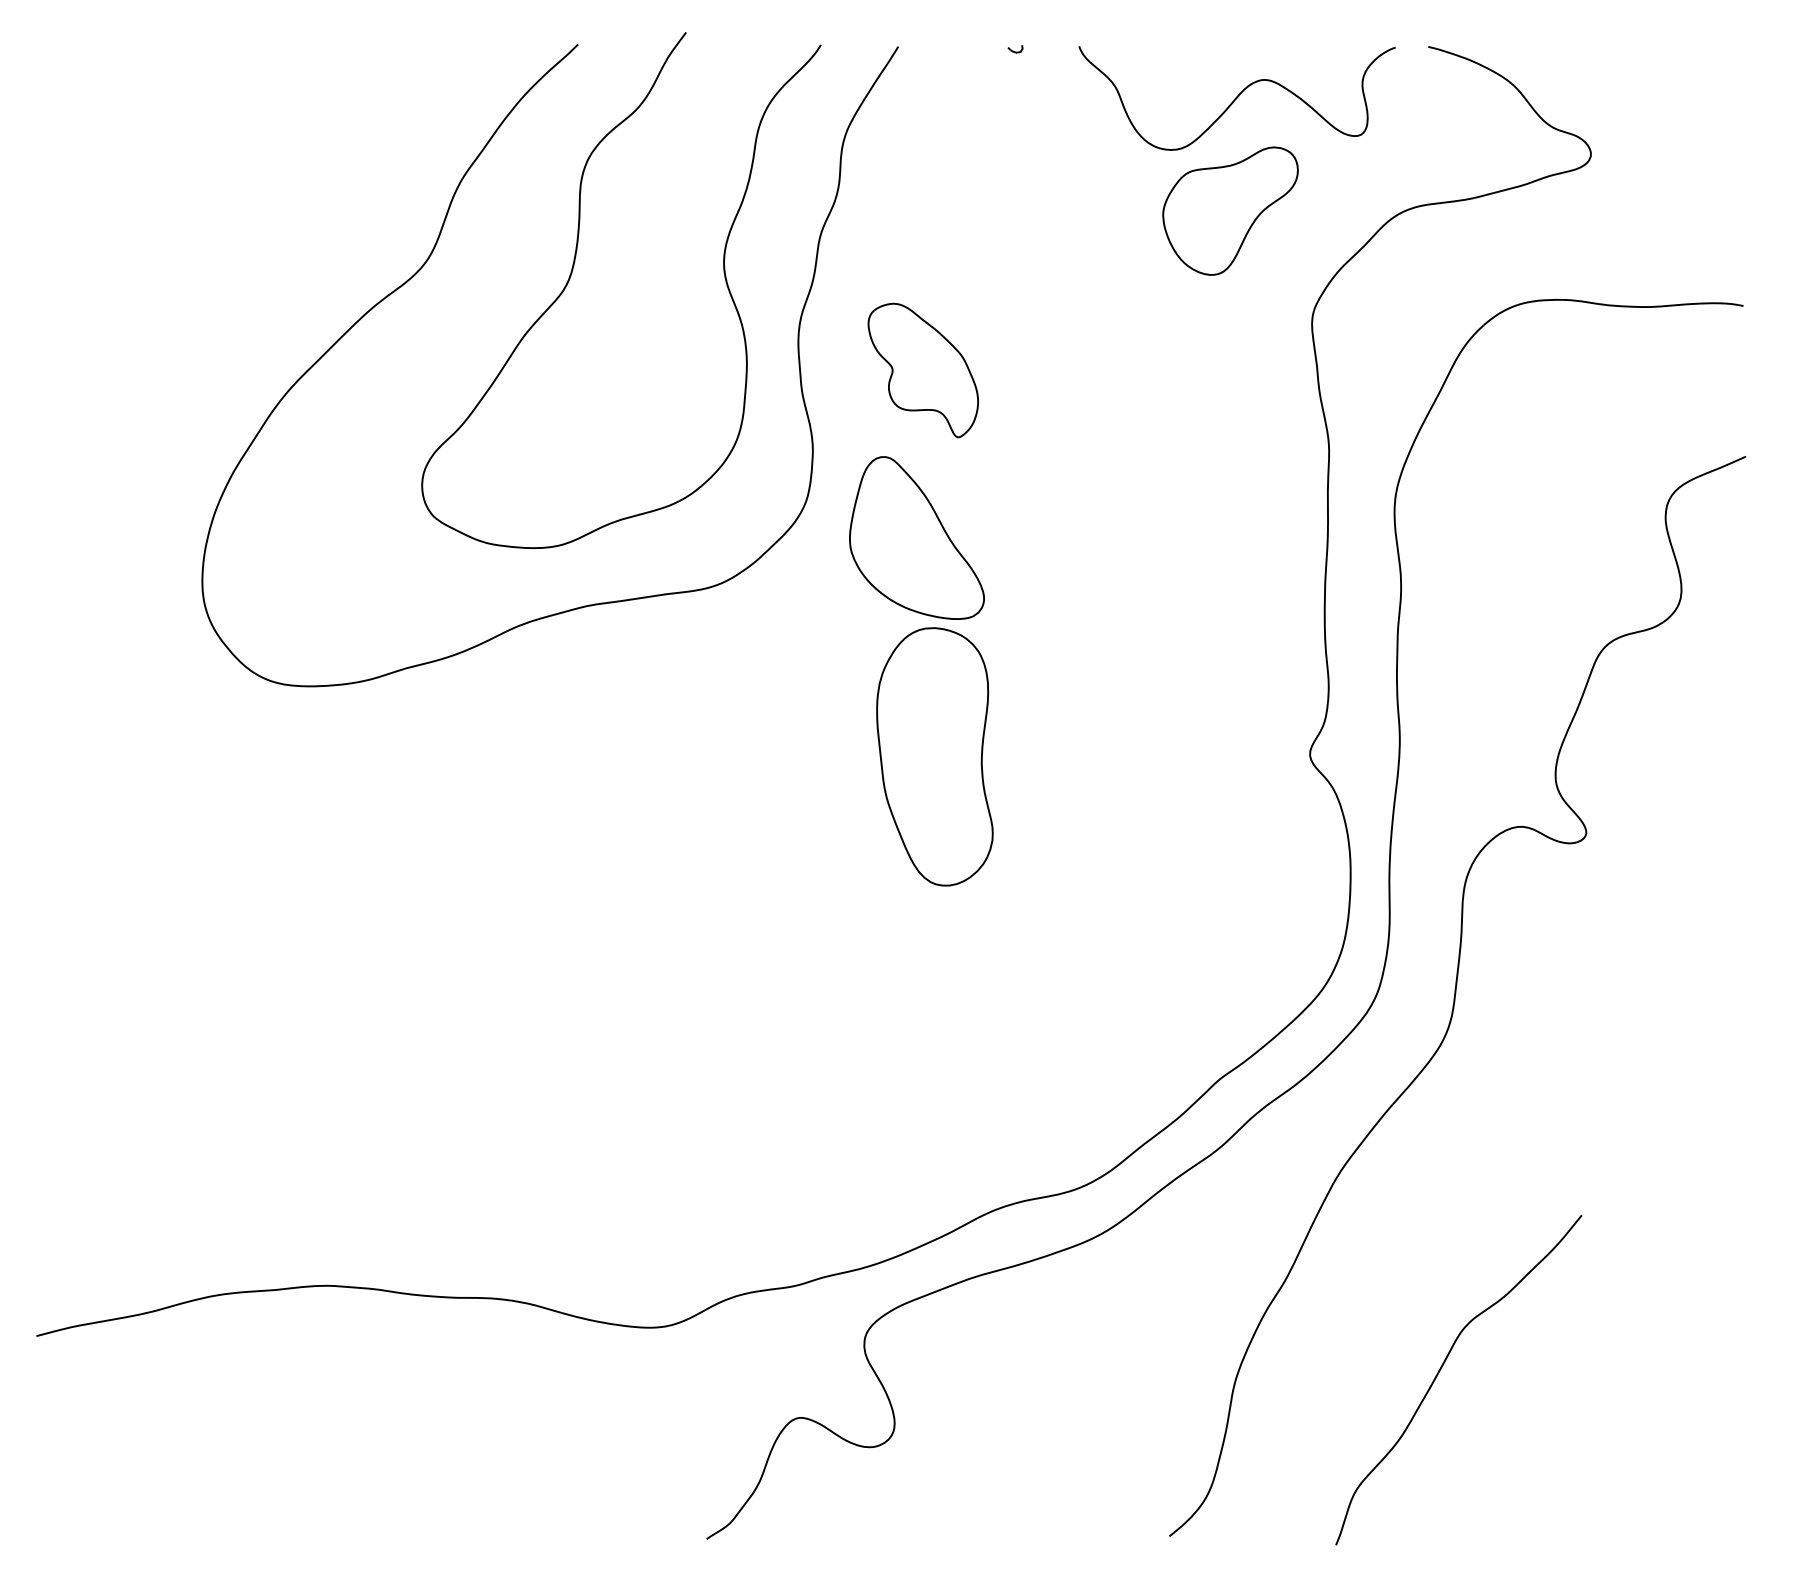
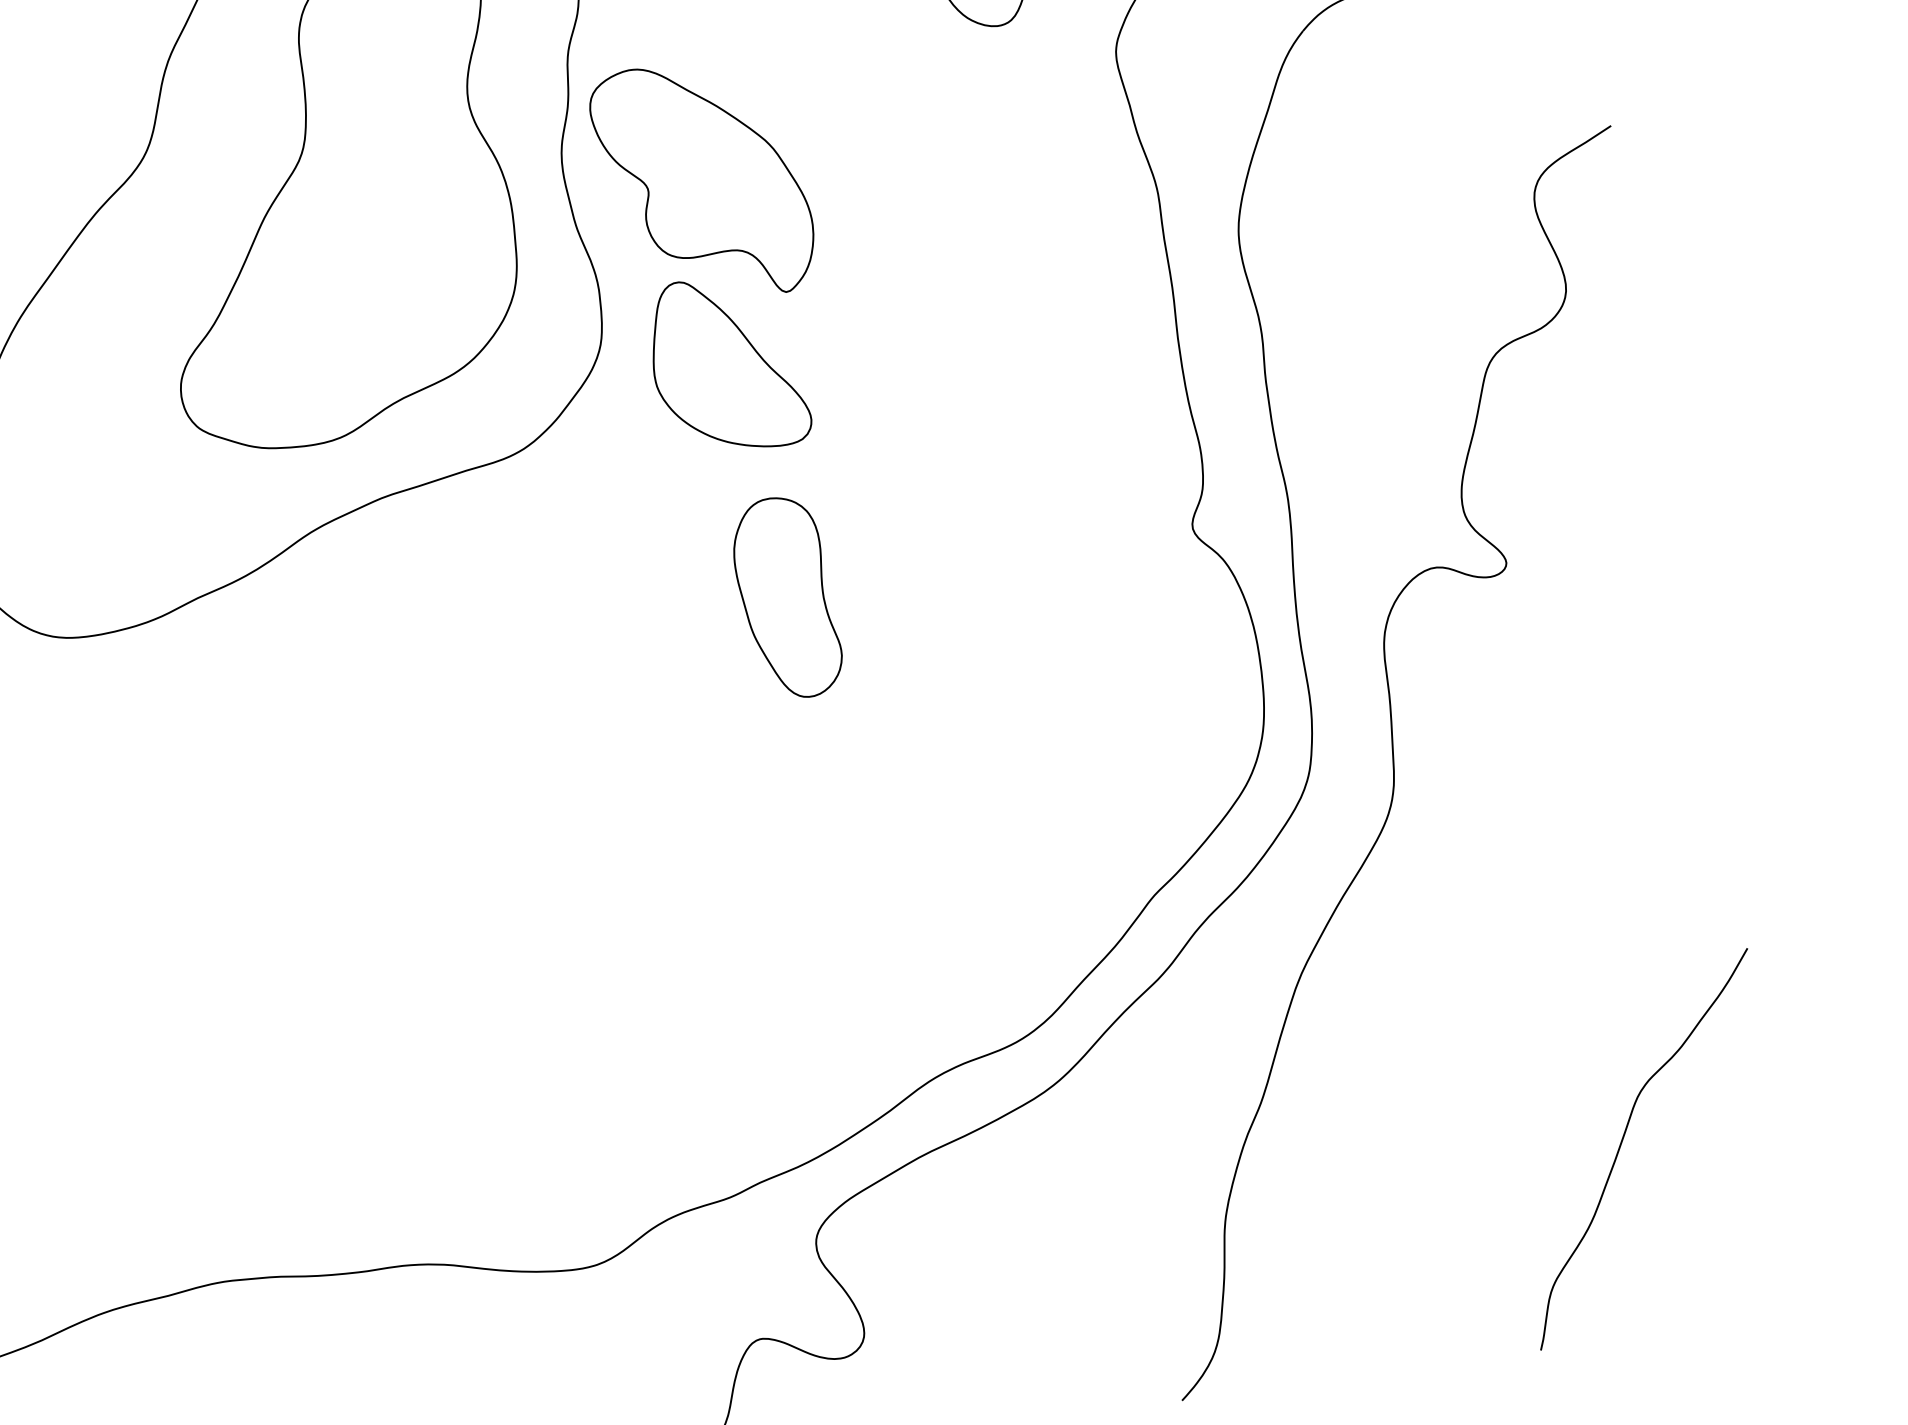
part: (923, 370) -> (704, 181), size x1.67
part: (934, 756) -> (786, 598), size x0.71
curve: (1440, 1371) -> (1622, 1143), moved

